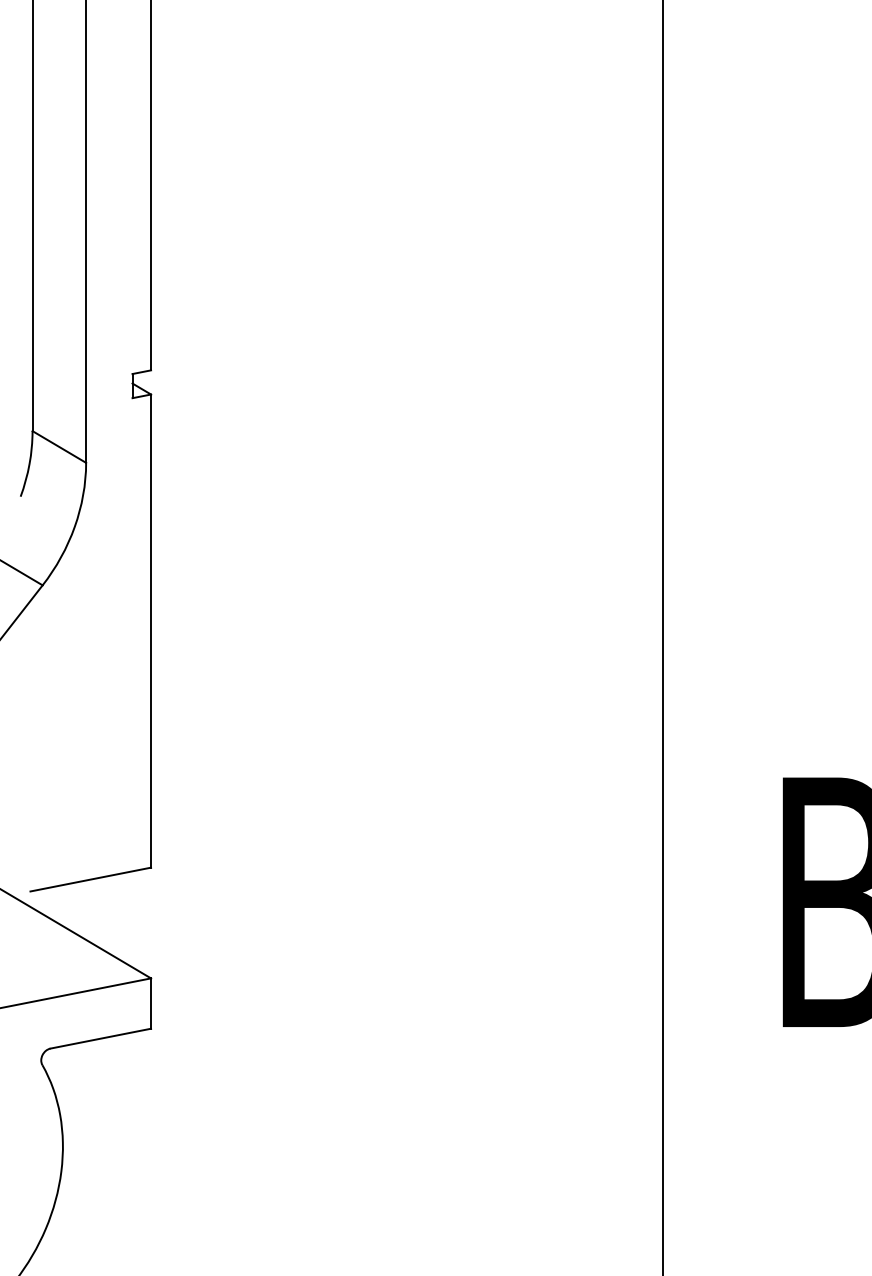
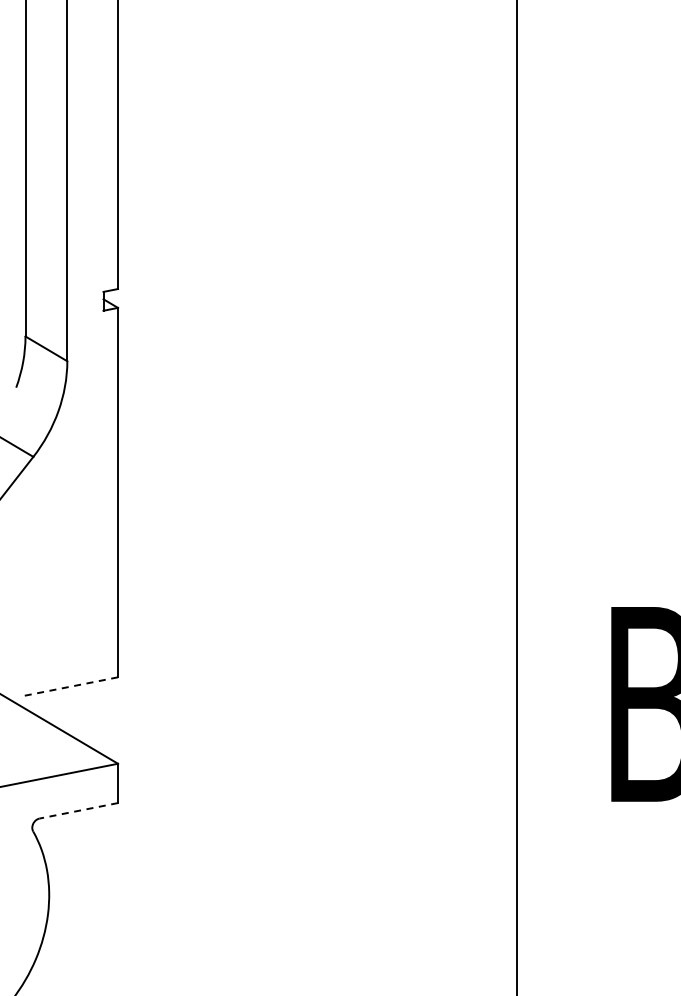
line: (90, 879) -> (70, 686), solid -> dashed
line: (100, 1038) -> (78, 810), solid -> dashed

